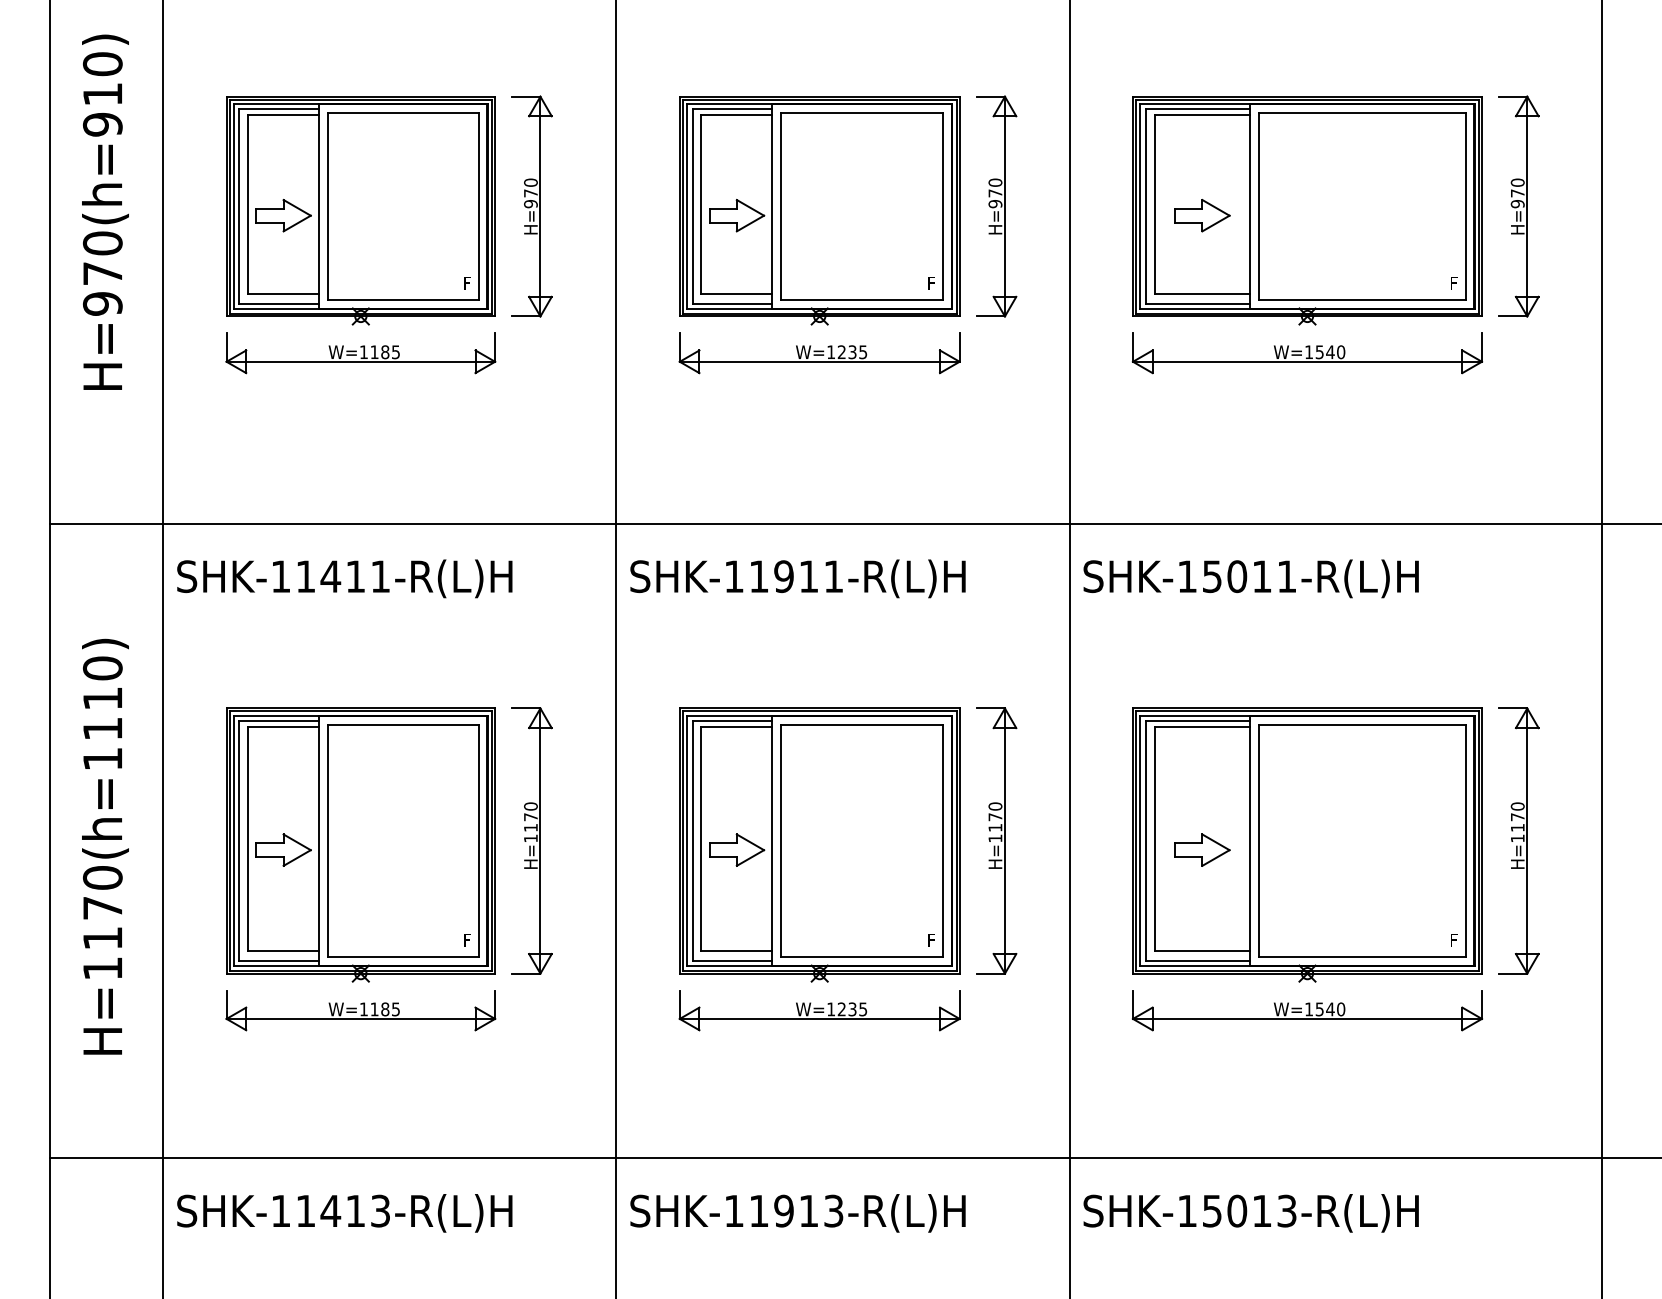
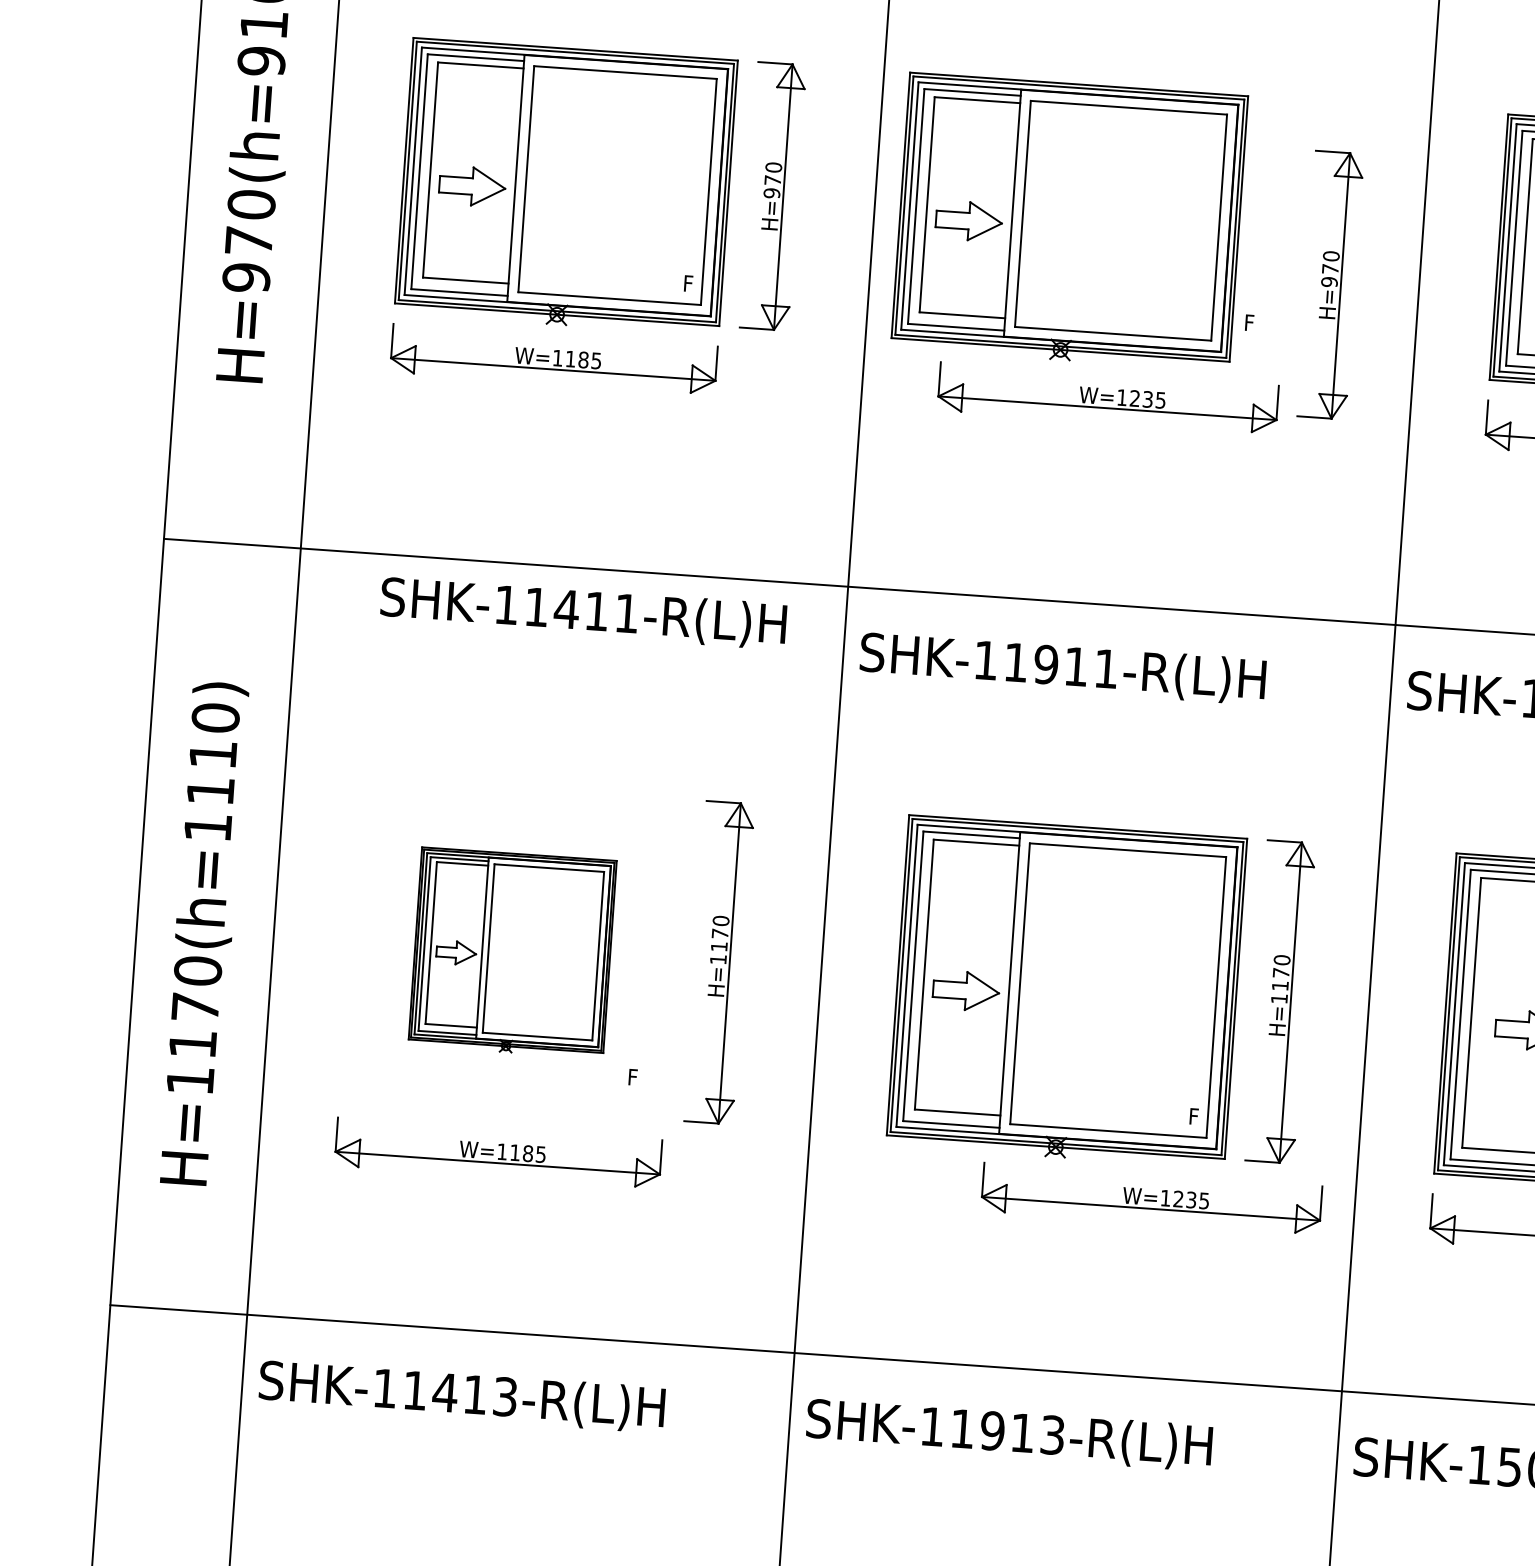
part: (996, 206) -> (1330, 285), moved
part: (819, 210) -> (1069, 221), moved
text: (344, 578) -> (583, 612), moved
part: (360, 844) -> (512, 952), size x0.6
part: (819, 1010) -> (1151, 1198), moved

